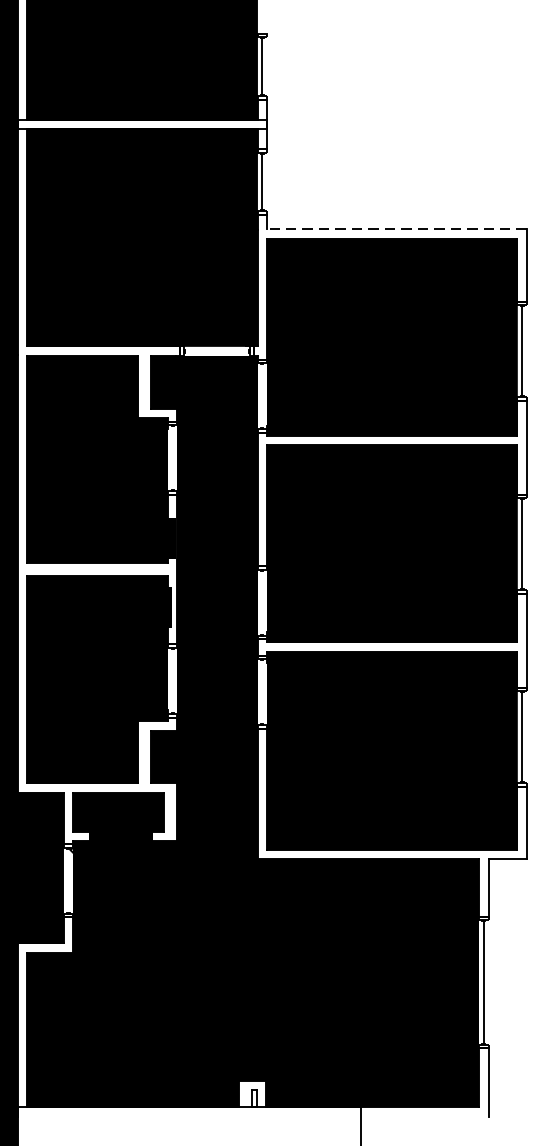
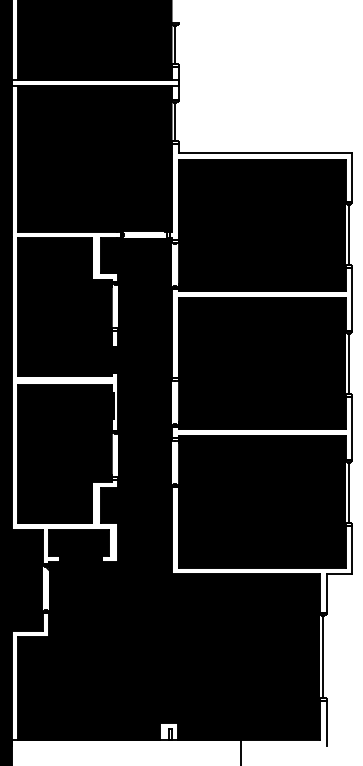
line: (397, 229) -> (265, 153), dashed -> solid

